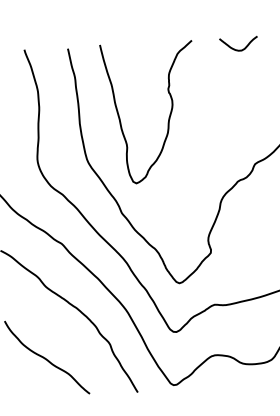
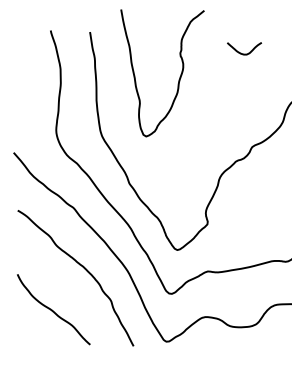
curve: (235, 48) -> (241, 52), moved
curve: (168, 118) -> (178, 79), moved

